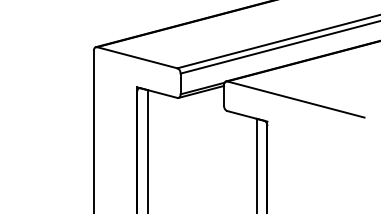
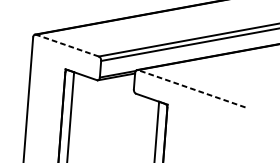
line: (137, 57) -> (67, 45), solid -> dashed
line: (295, 99) -> (191, 88), solid -> dashed

